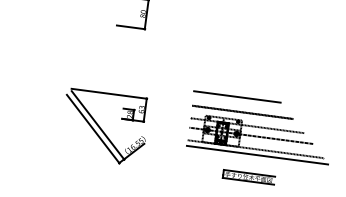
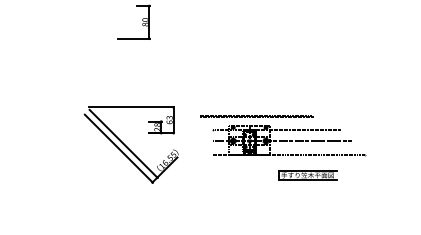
line: (237, 97) -> (261, 100), removed
line: (242, 112) -> (256, 116), moved
part: (104, 126) -> (130, 144), moved
line: (256, 155) -> (291, 161), removed
part: (248, 177) -> (307, 175), moved

